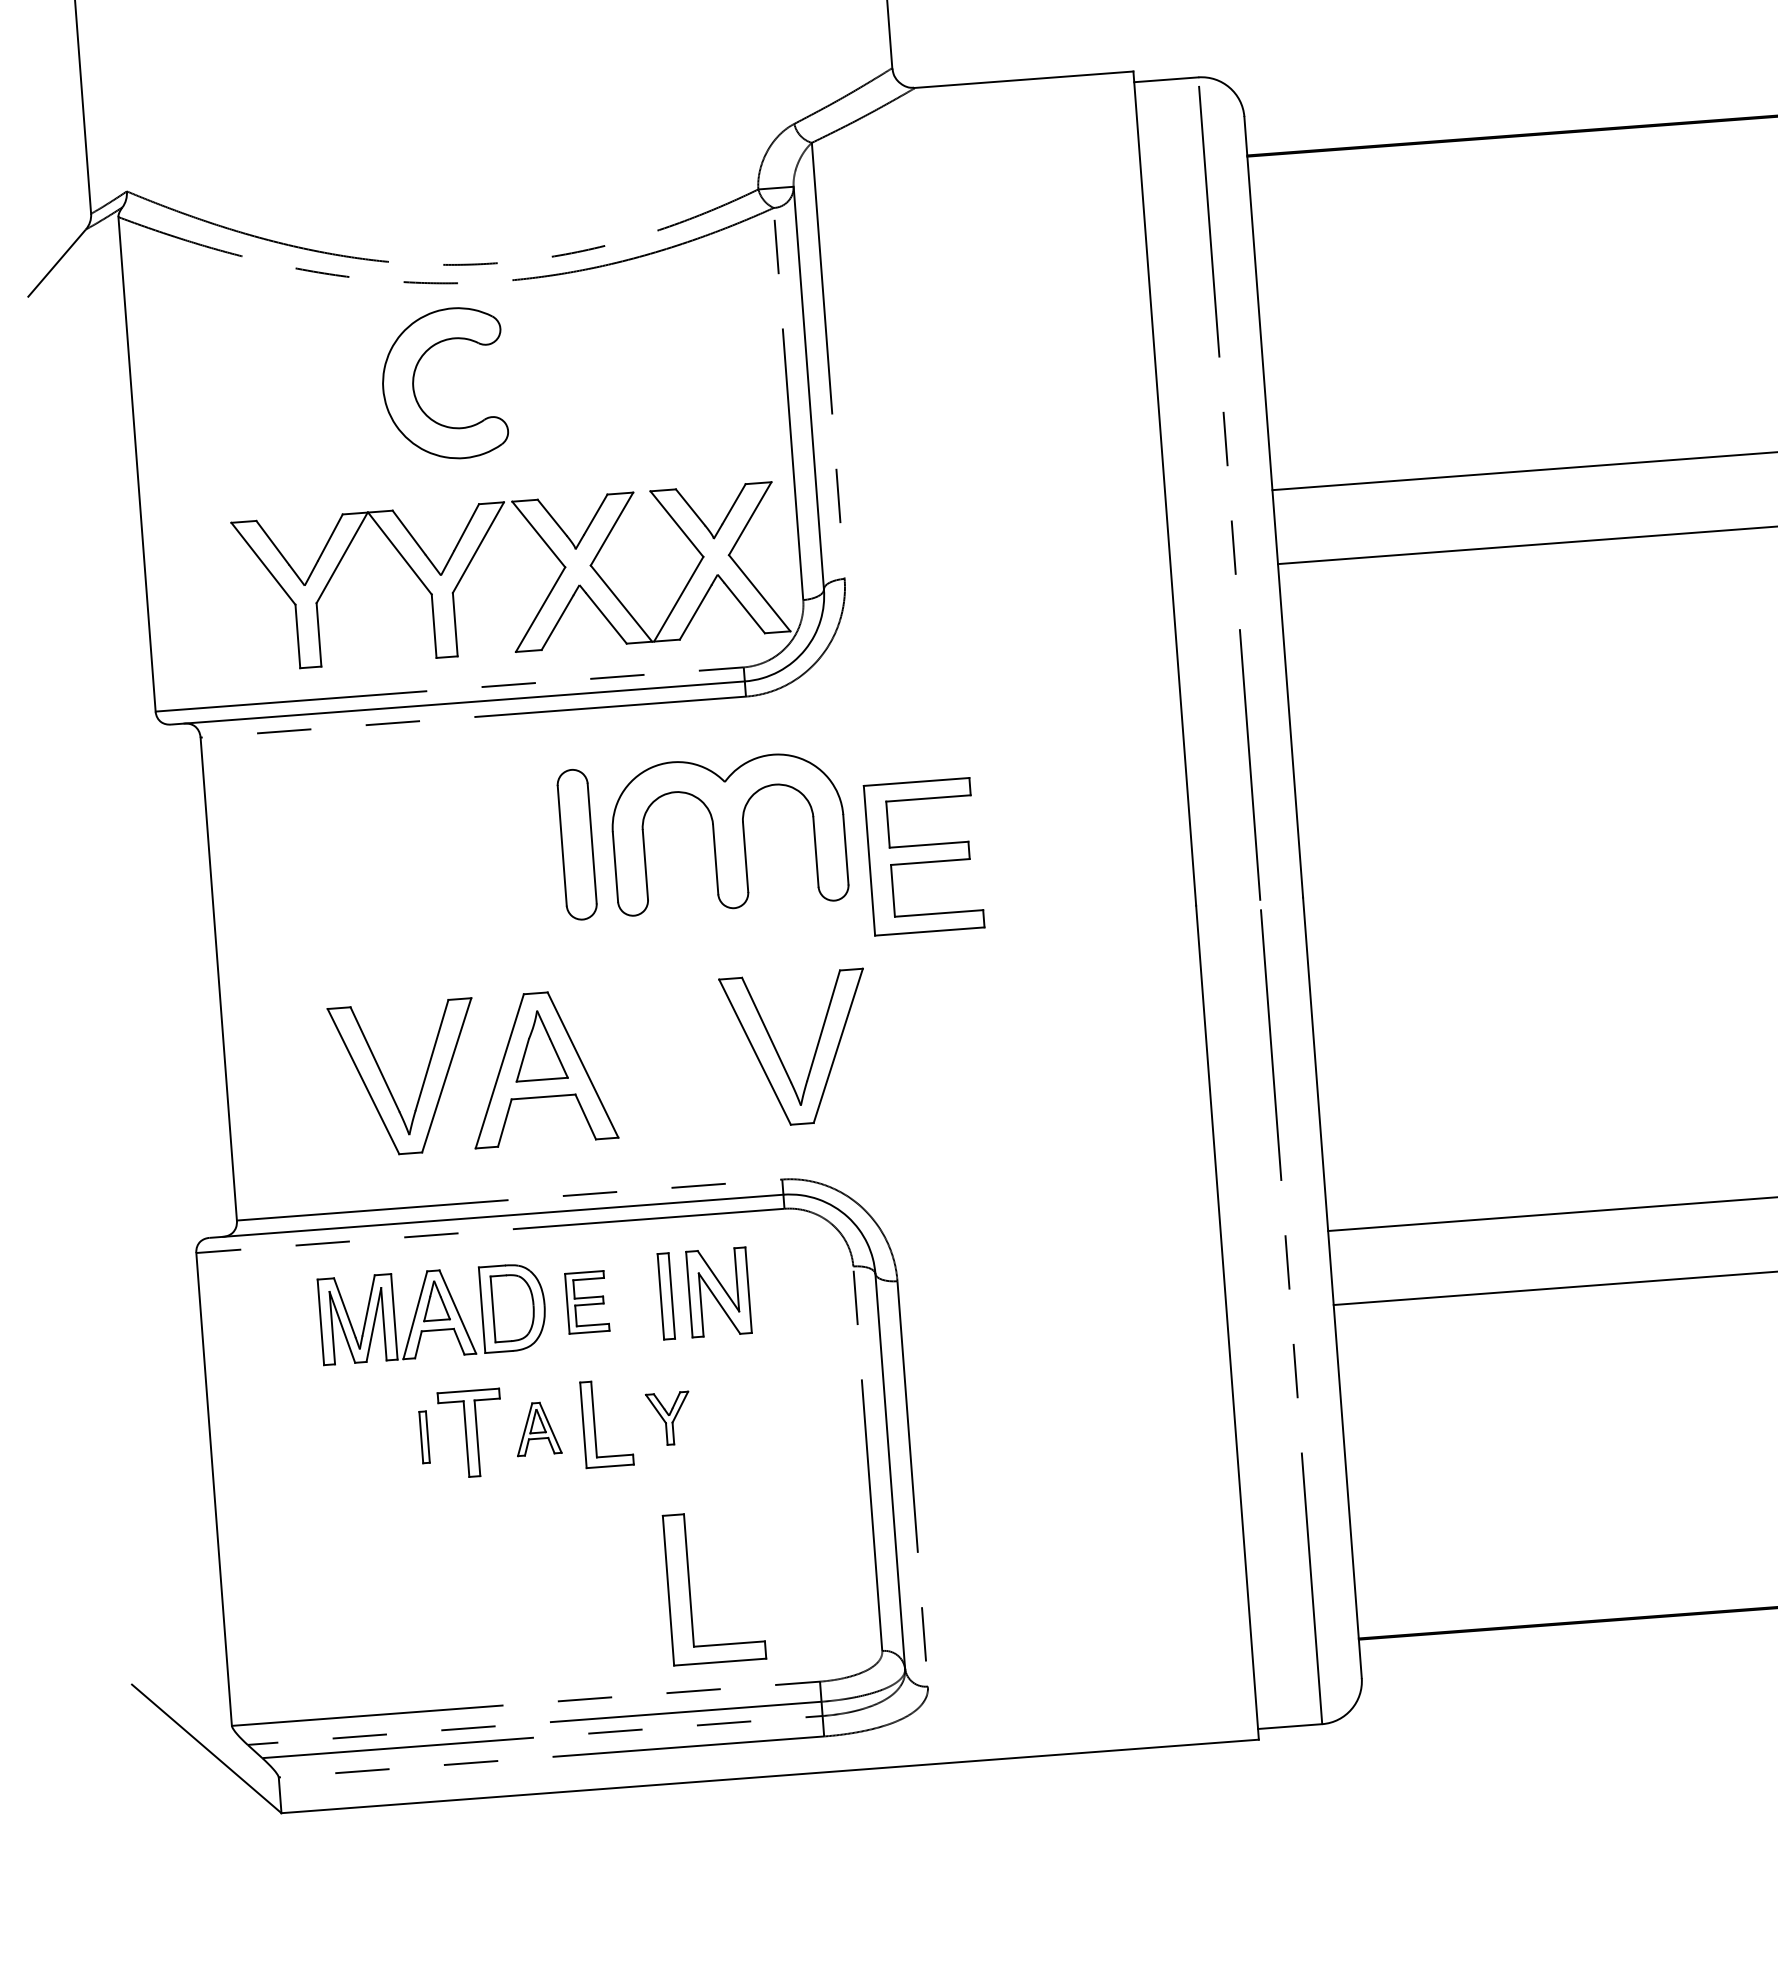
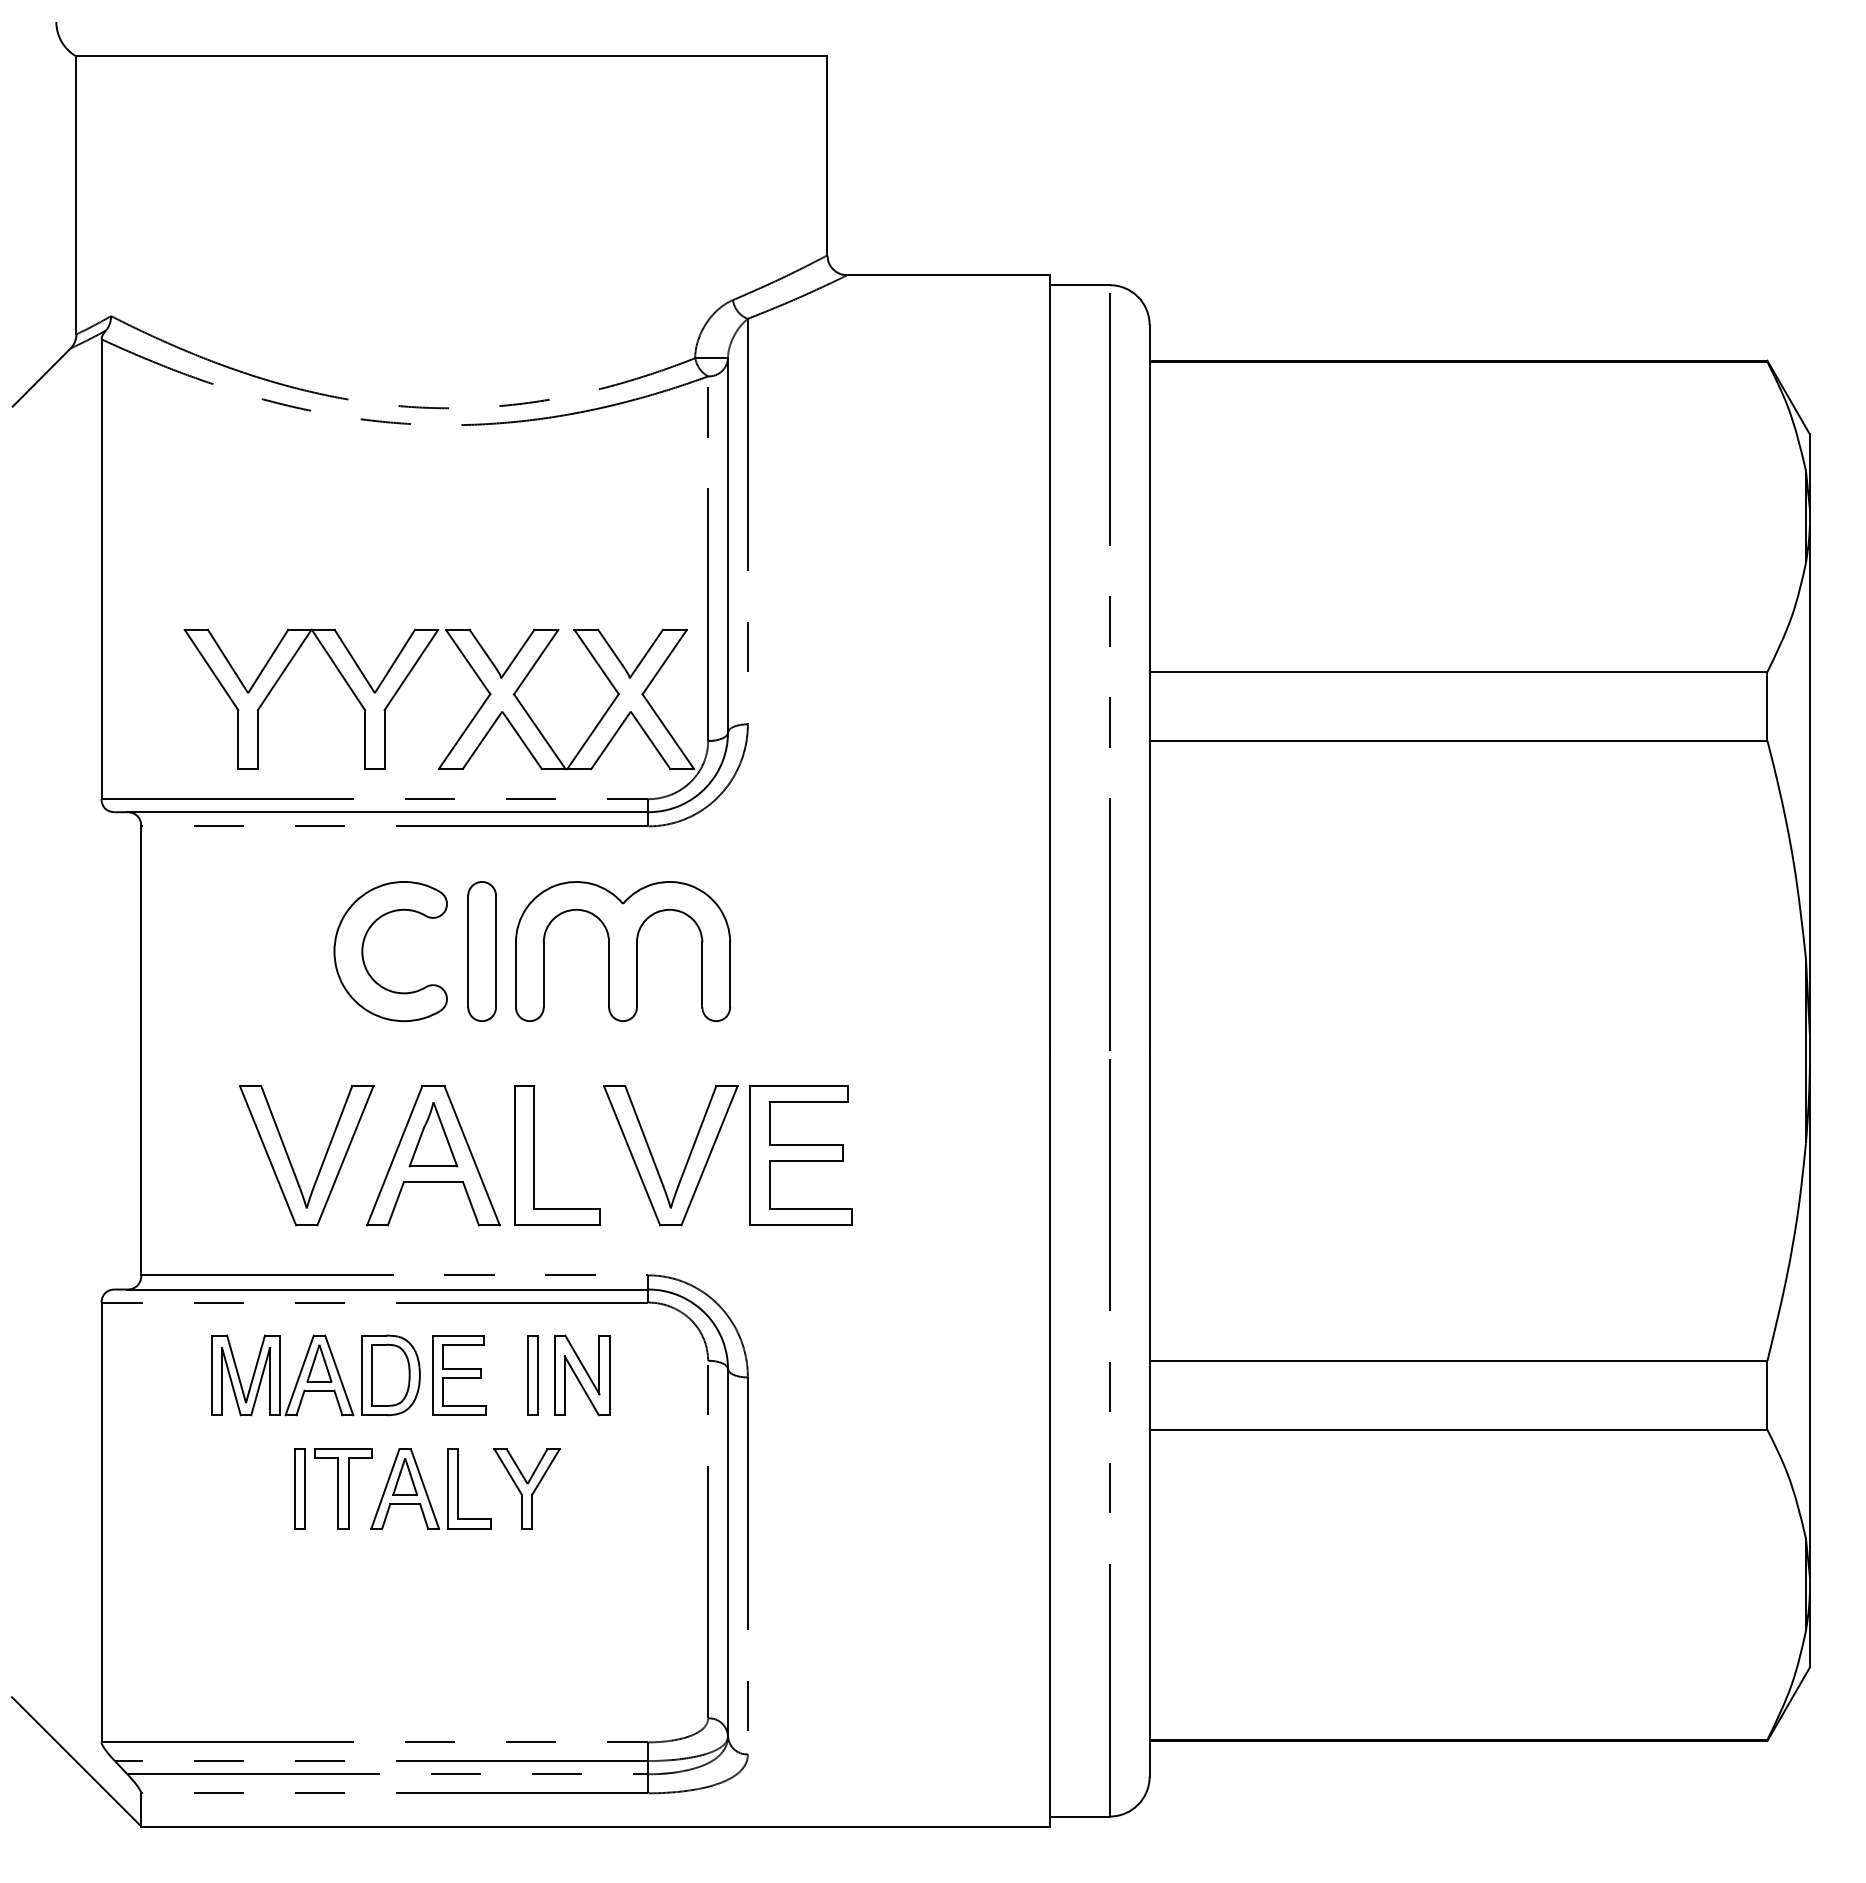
part: (414, 386) -> (363, 951), moved
part: (923, 856) -> (800, 1155), moved
part: (587, 1302) -> (459, 1375), size x1.43
part: (668, 1418) -> (526, 1488), size x1.67
part: (537, 1428) -> (404, 1488), size x1.67
part: (424, 1436) -> (299, 1488), size x1.67
part: (689, 1588) -> (534, 1155), moved

